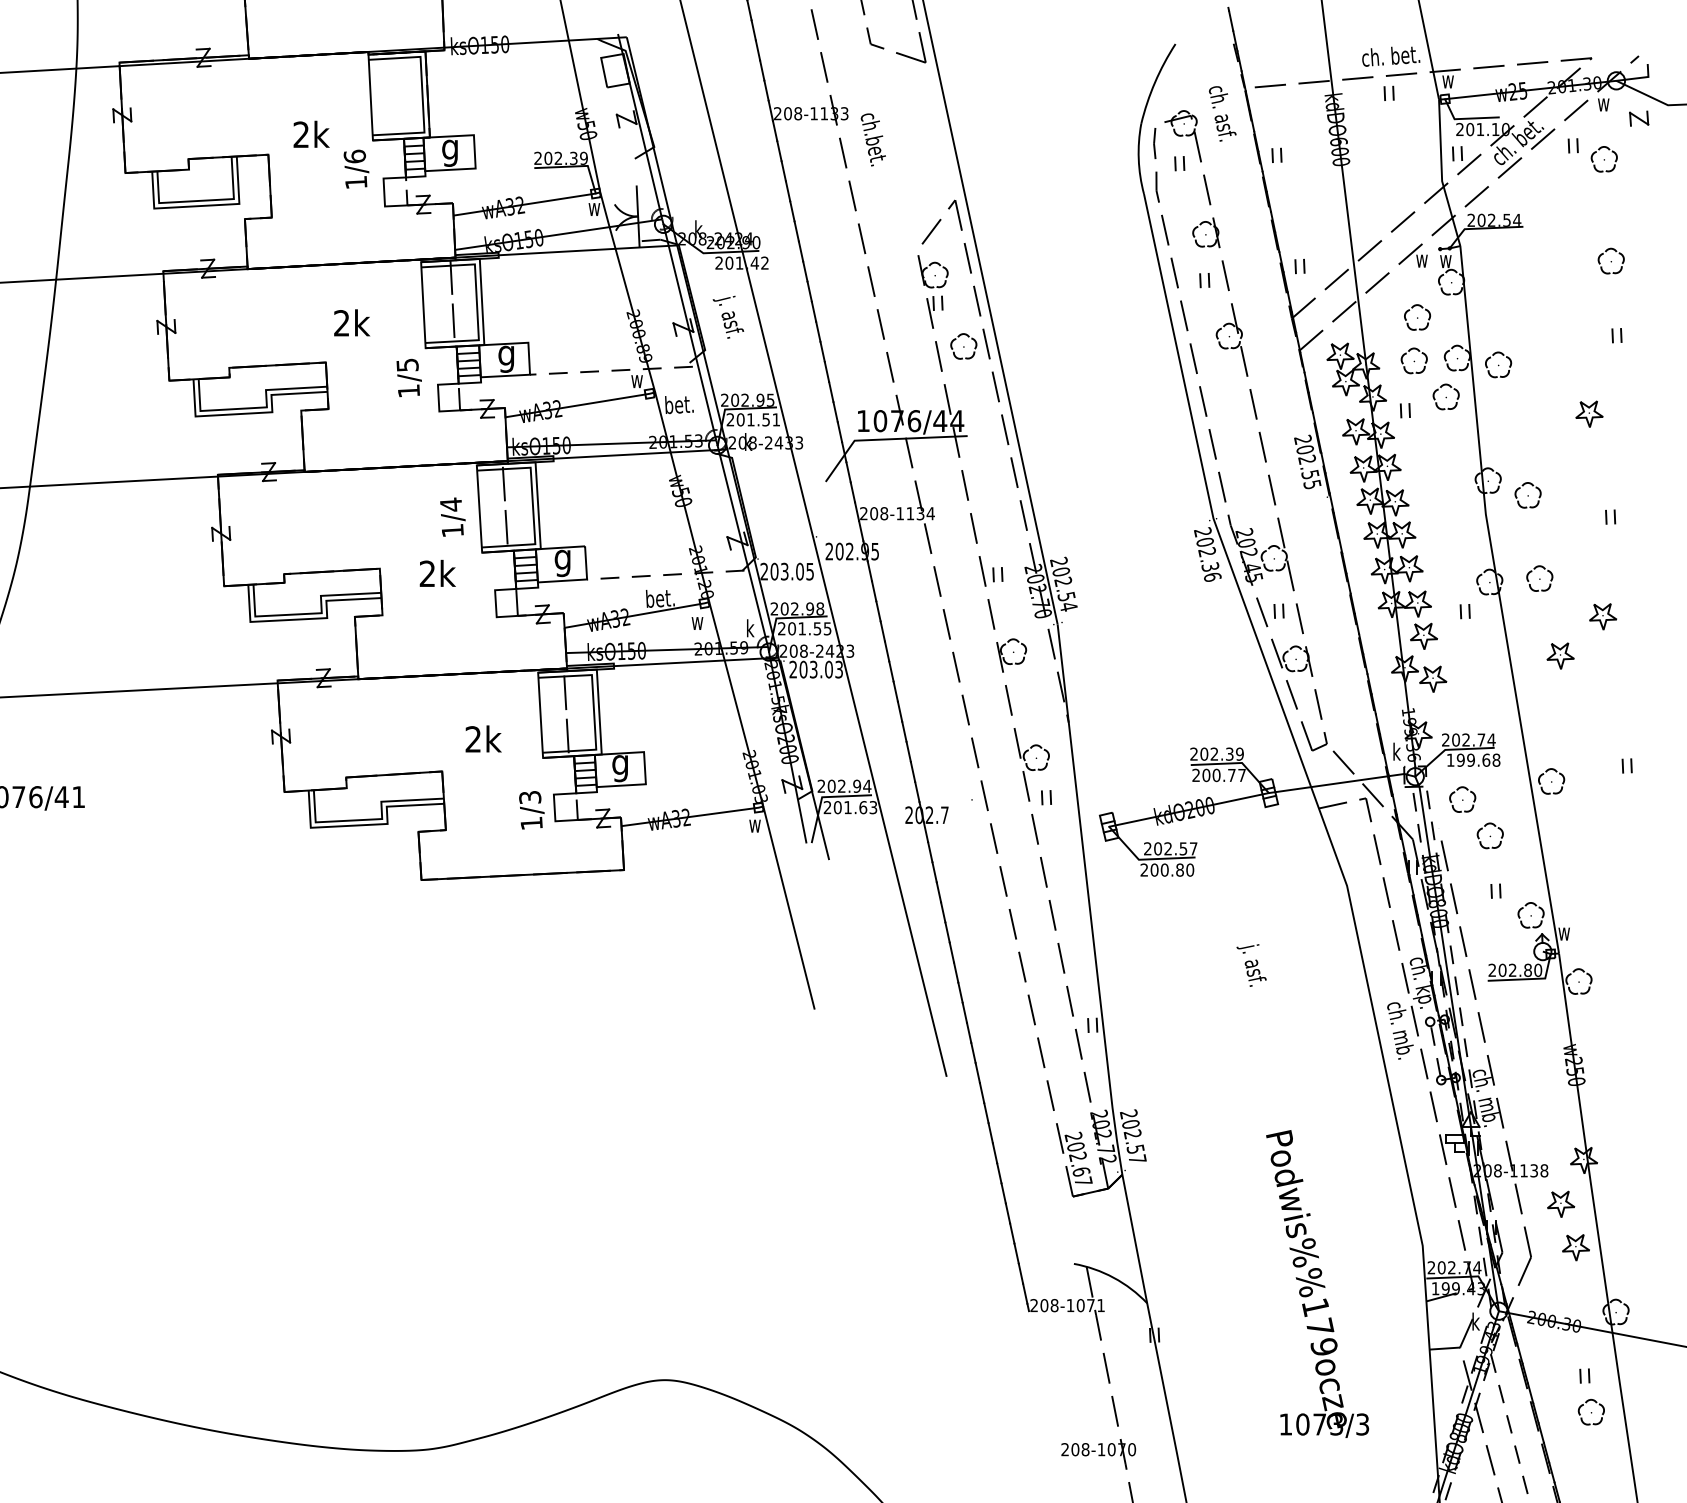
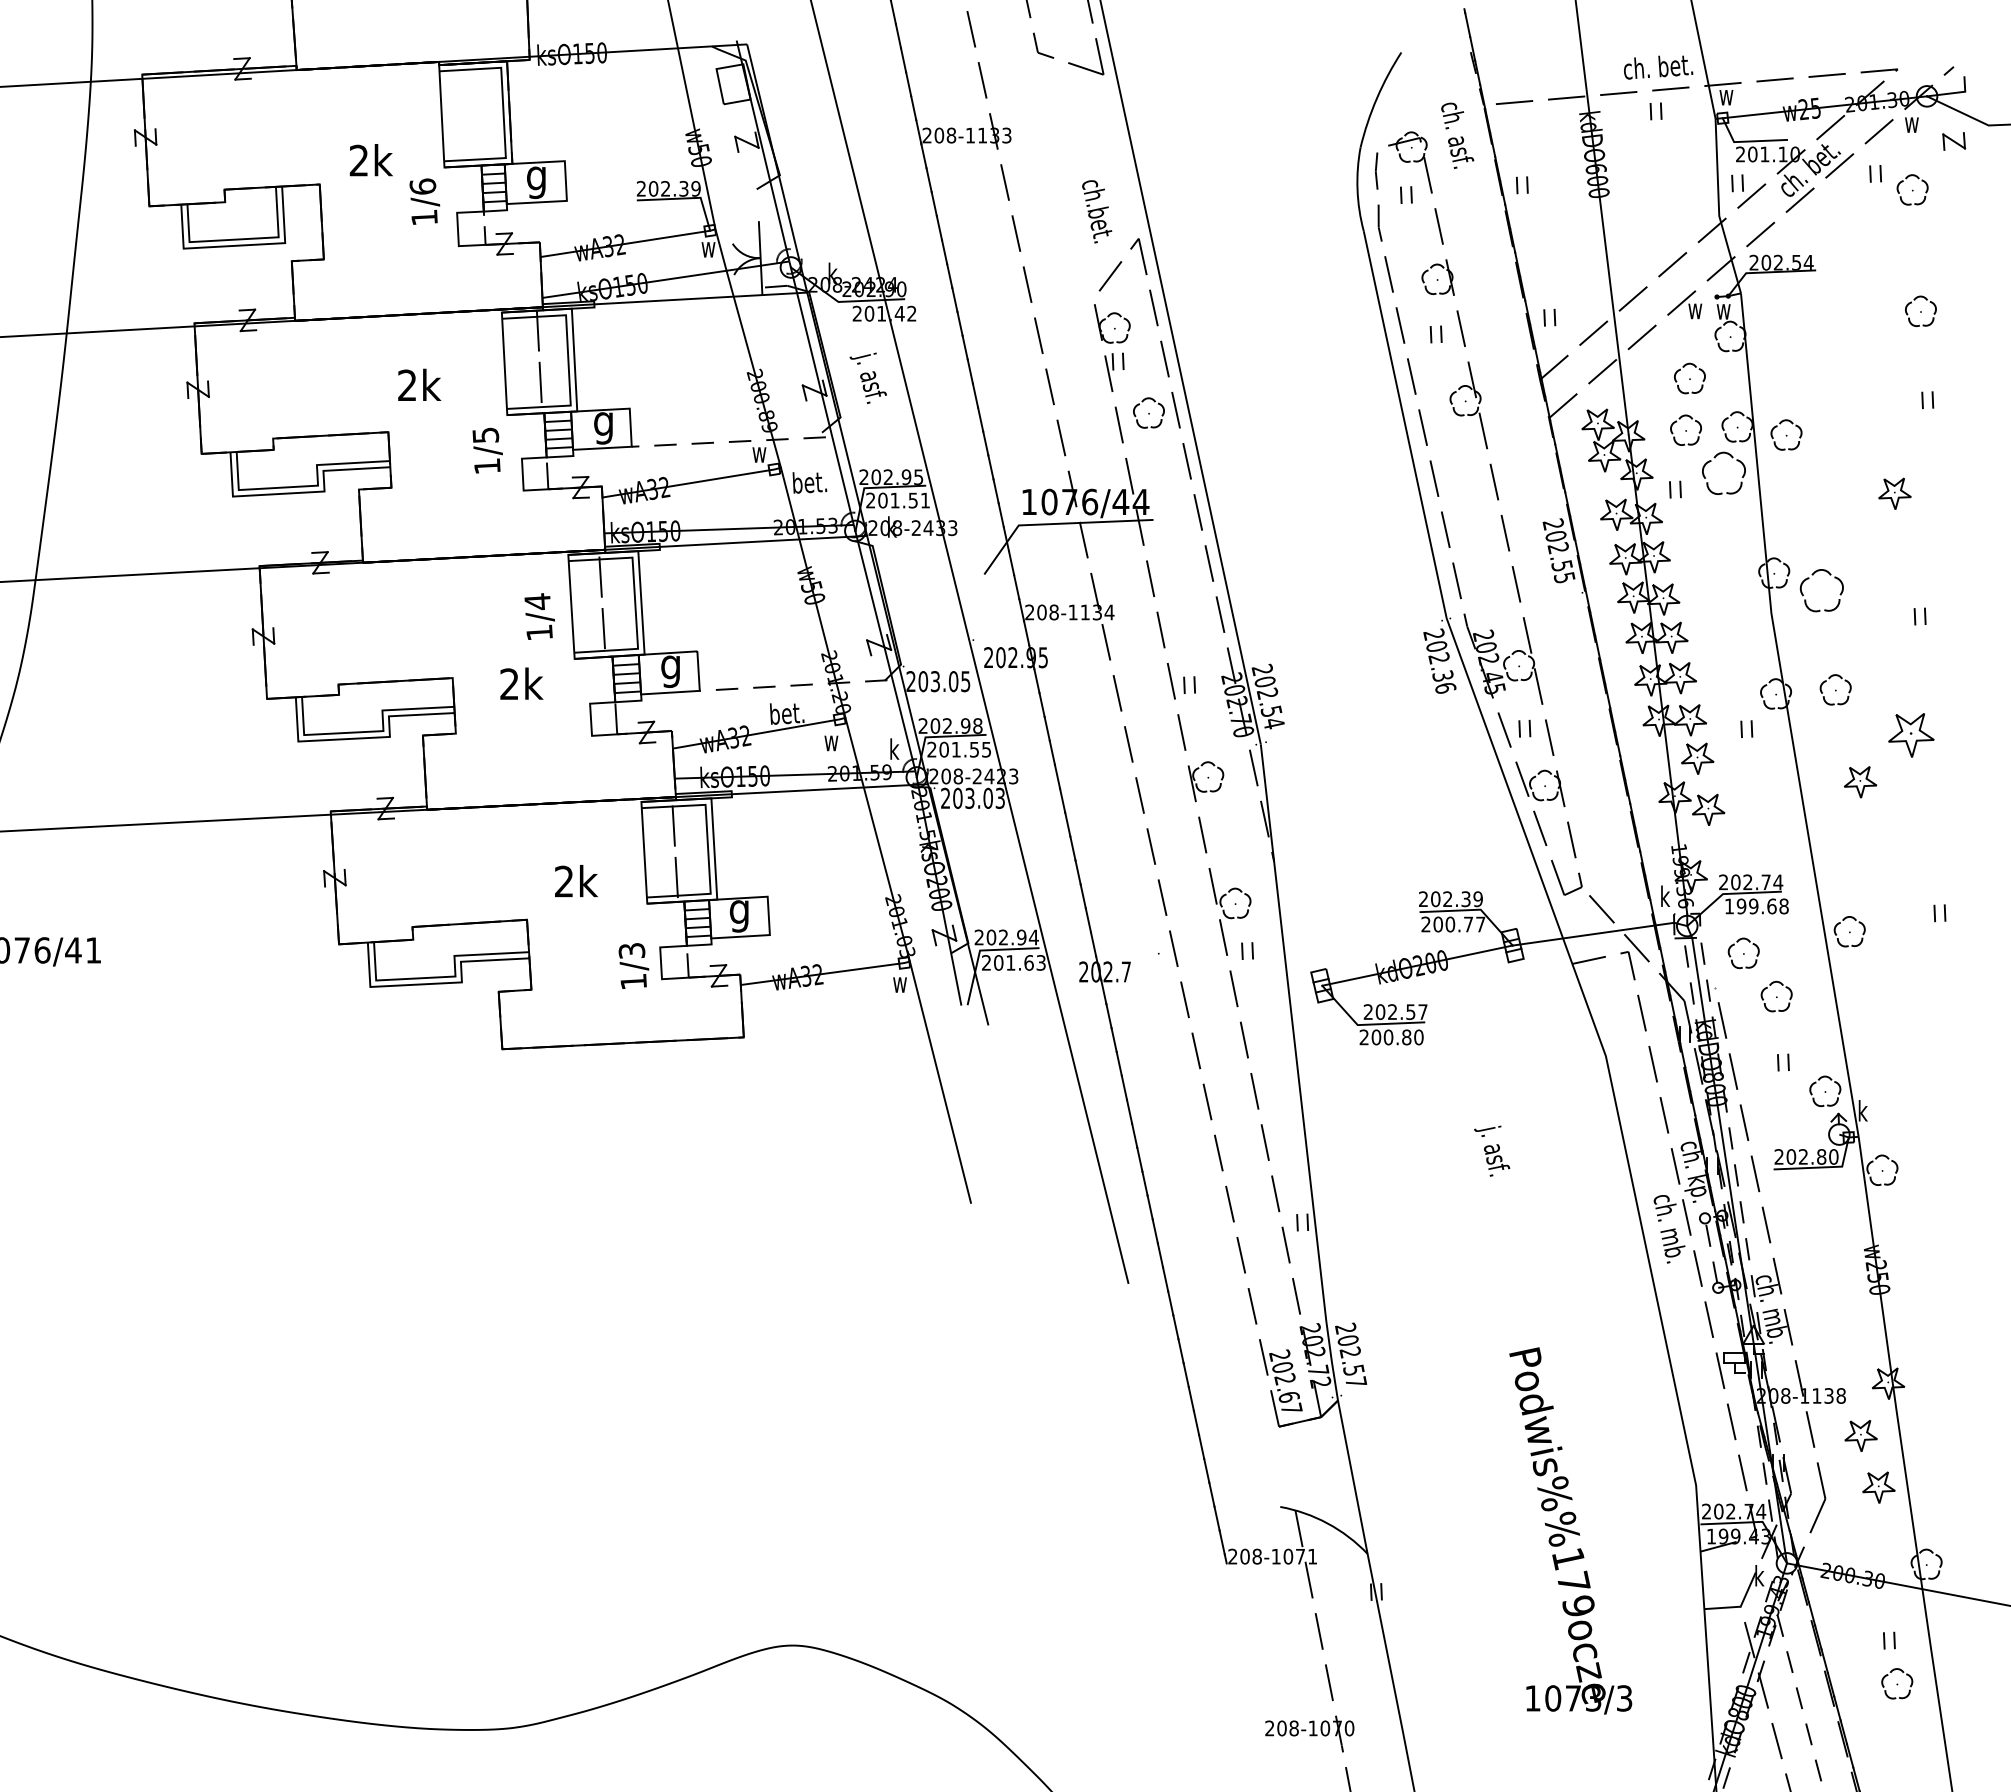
text: (873, 139) -> (1097, 211), moved
part: (1446, 396) -> (1724, 472), size x1.4
part: (1527, 495) -> (1821, 590), size x1.4
part: (1602, 616) -> (1910, 735), size x1.4
text: (1563, 931) -> (1864, 1110), w -> k

